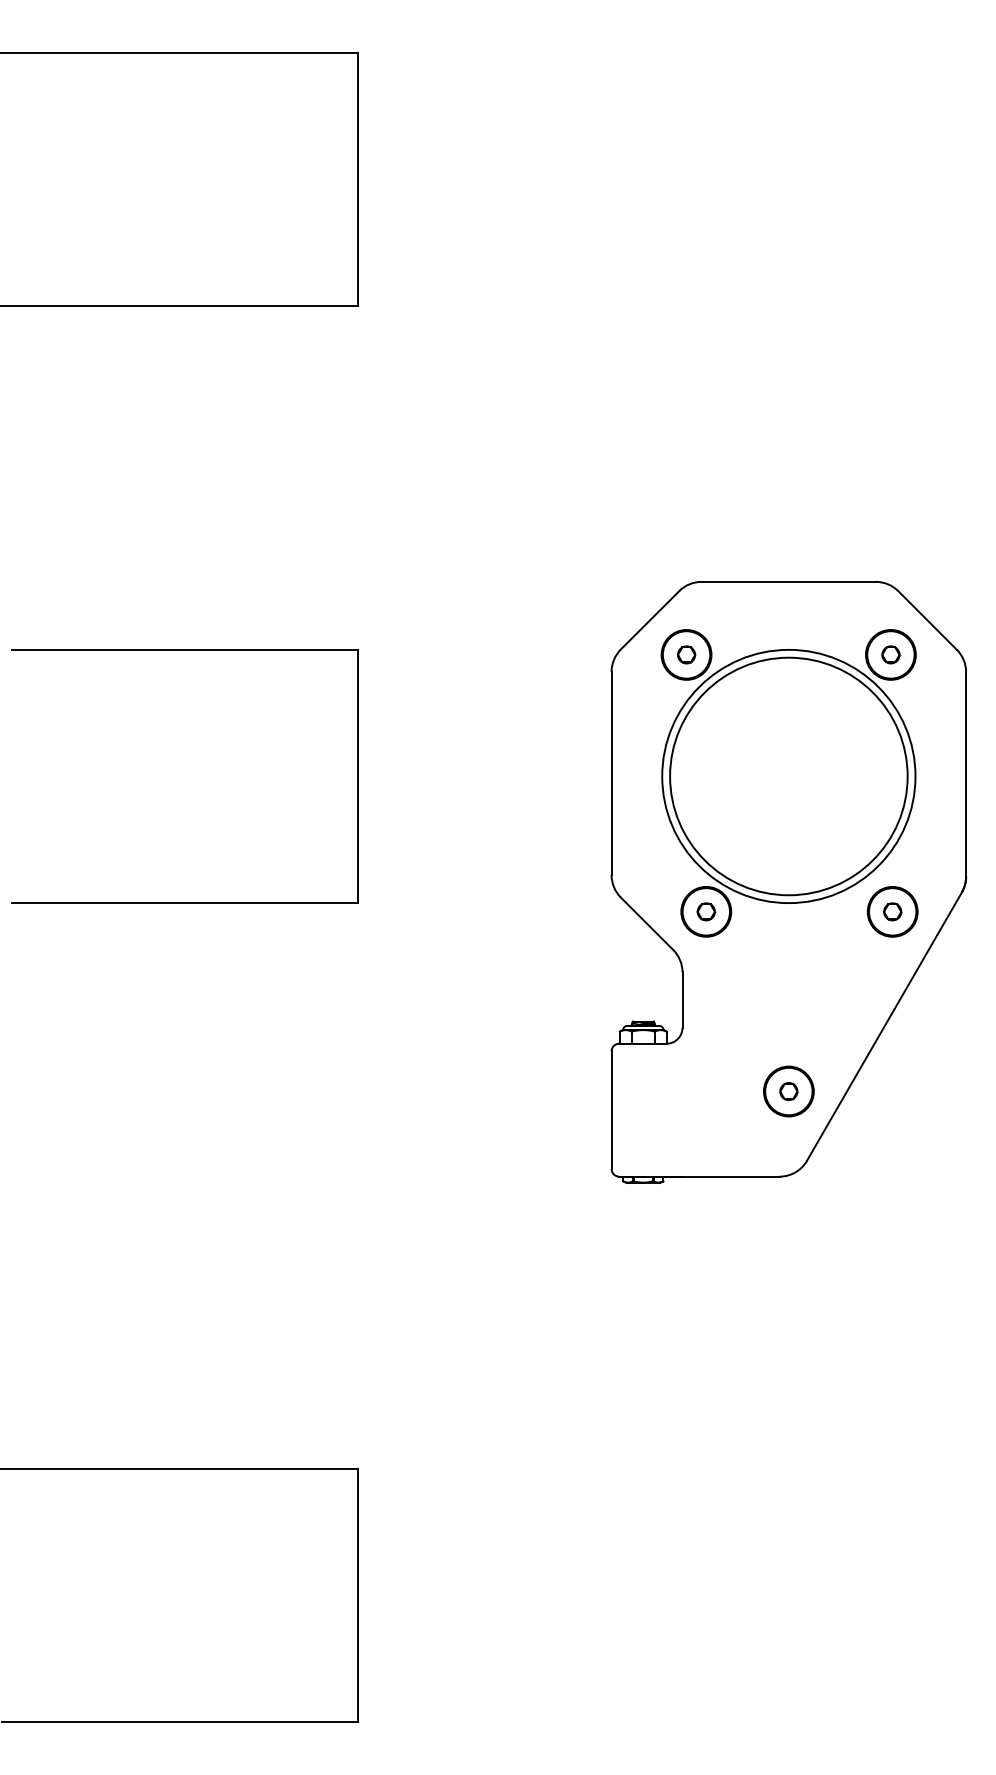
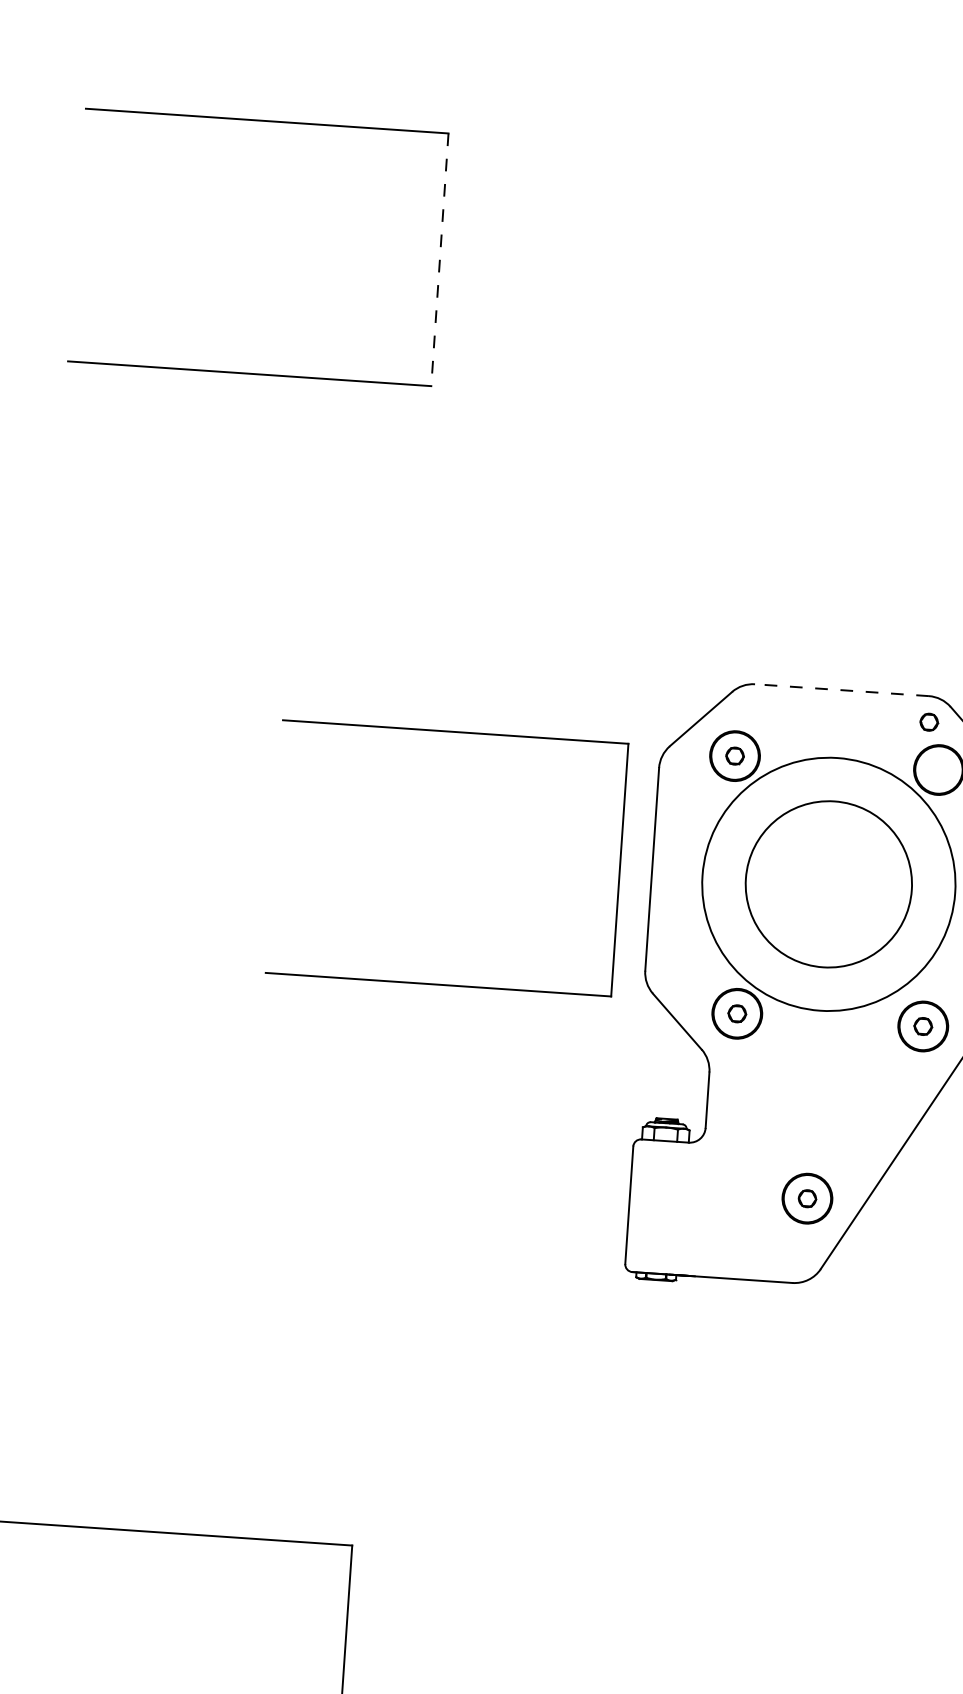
line: (358, 179) -> (440, 259), solid -> dashed
line: (788, 581) -> (841, 689), solid -> dashed
part: (184, 650) -> (454, 732), moved
part: (891, 654) -> (929, 721), moved
circle: (788, 776) -> (828, 884), size x0.7

